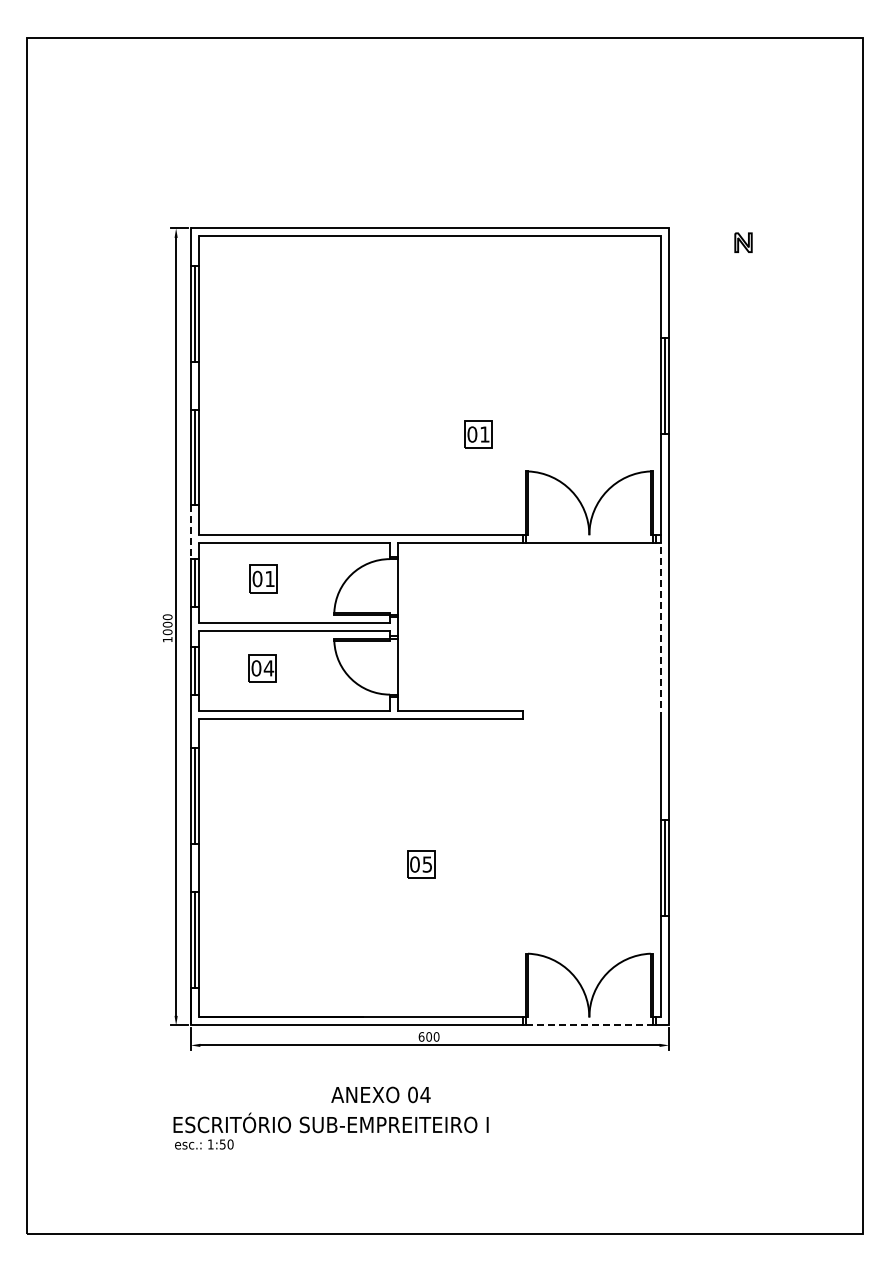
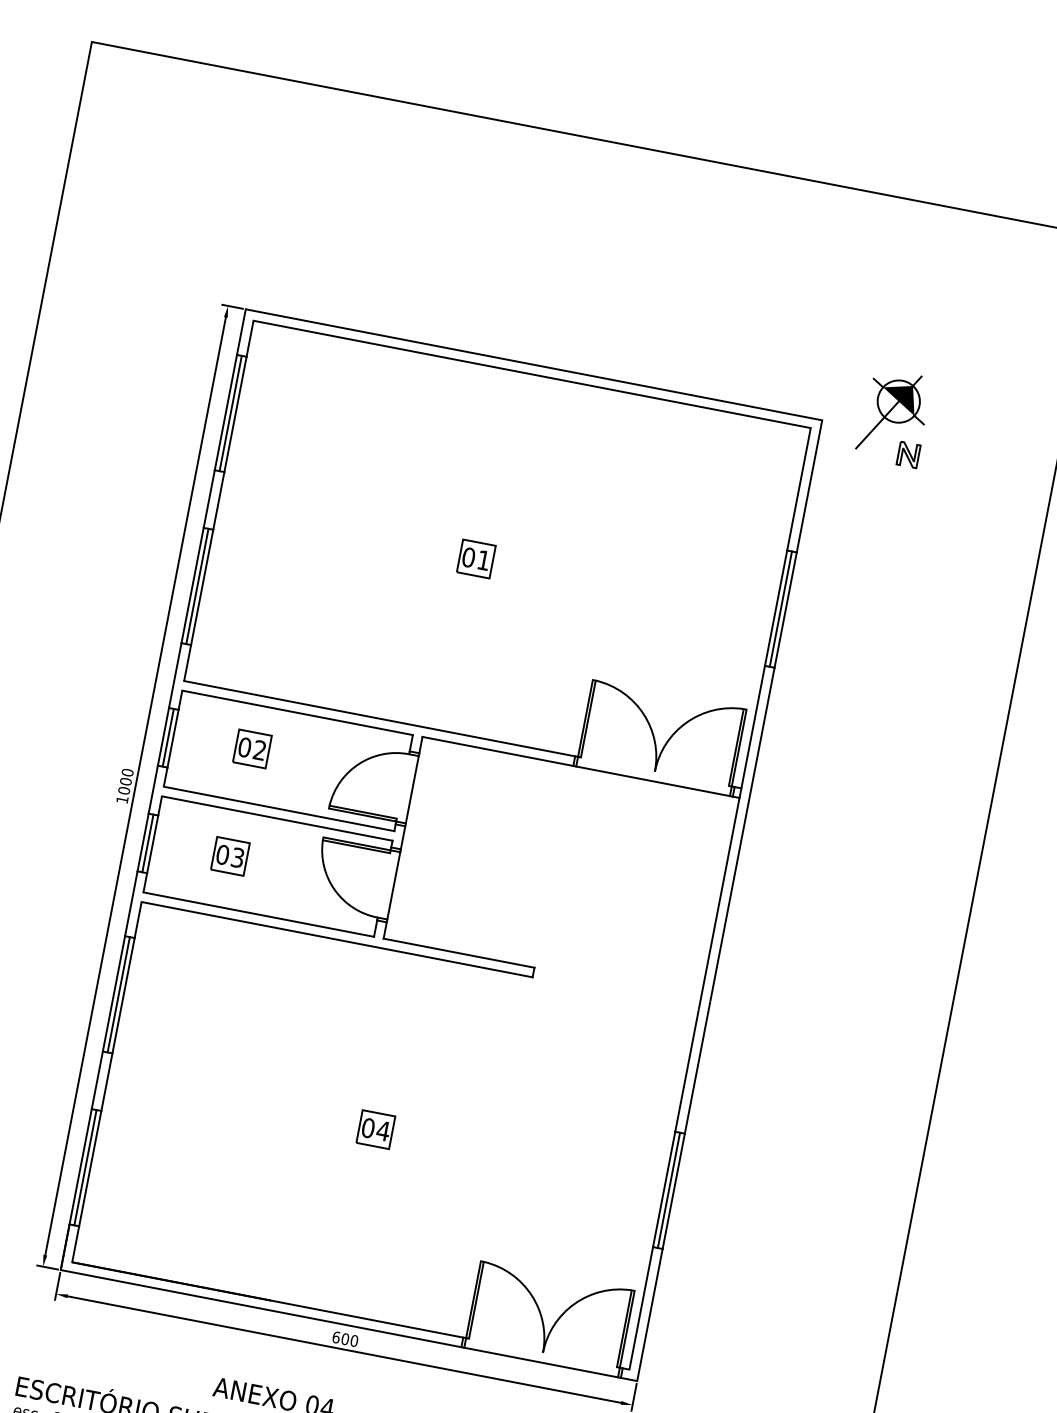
part: (725, 211) -> (894, 413), added
part: (478, 434) -> (476, 558), moved
line: (190, 532) -> (174, 675), dashed -> solid
text: (269, 578) -> (259, 749), 01 -> 02
line: (661, 630) -> (719, 903), dashed -> solid
text: (268, 668) -> (237, 857), 04 -> 03
text: (427, 864) -> (383, 1131), 05 -> 04
line: (589, 1025) -> (541, 1362), dashed -> solid

